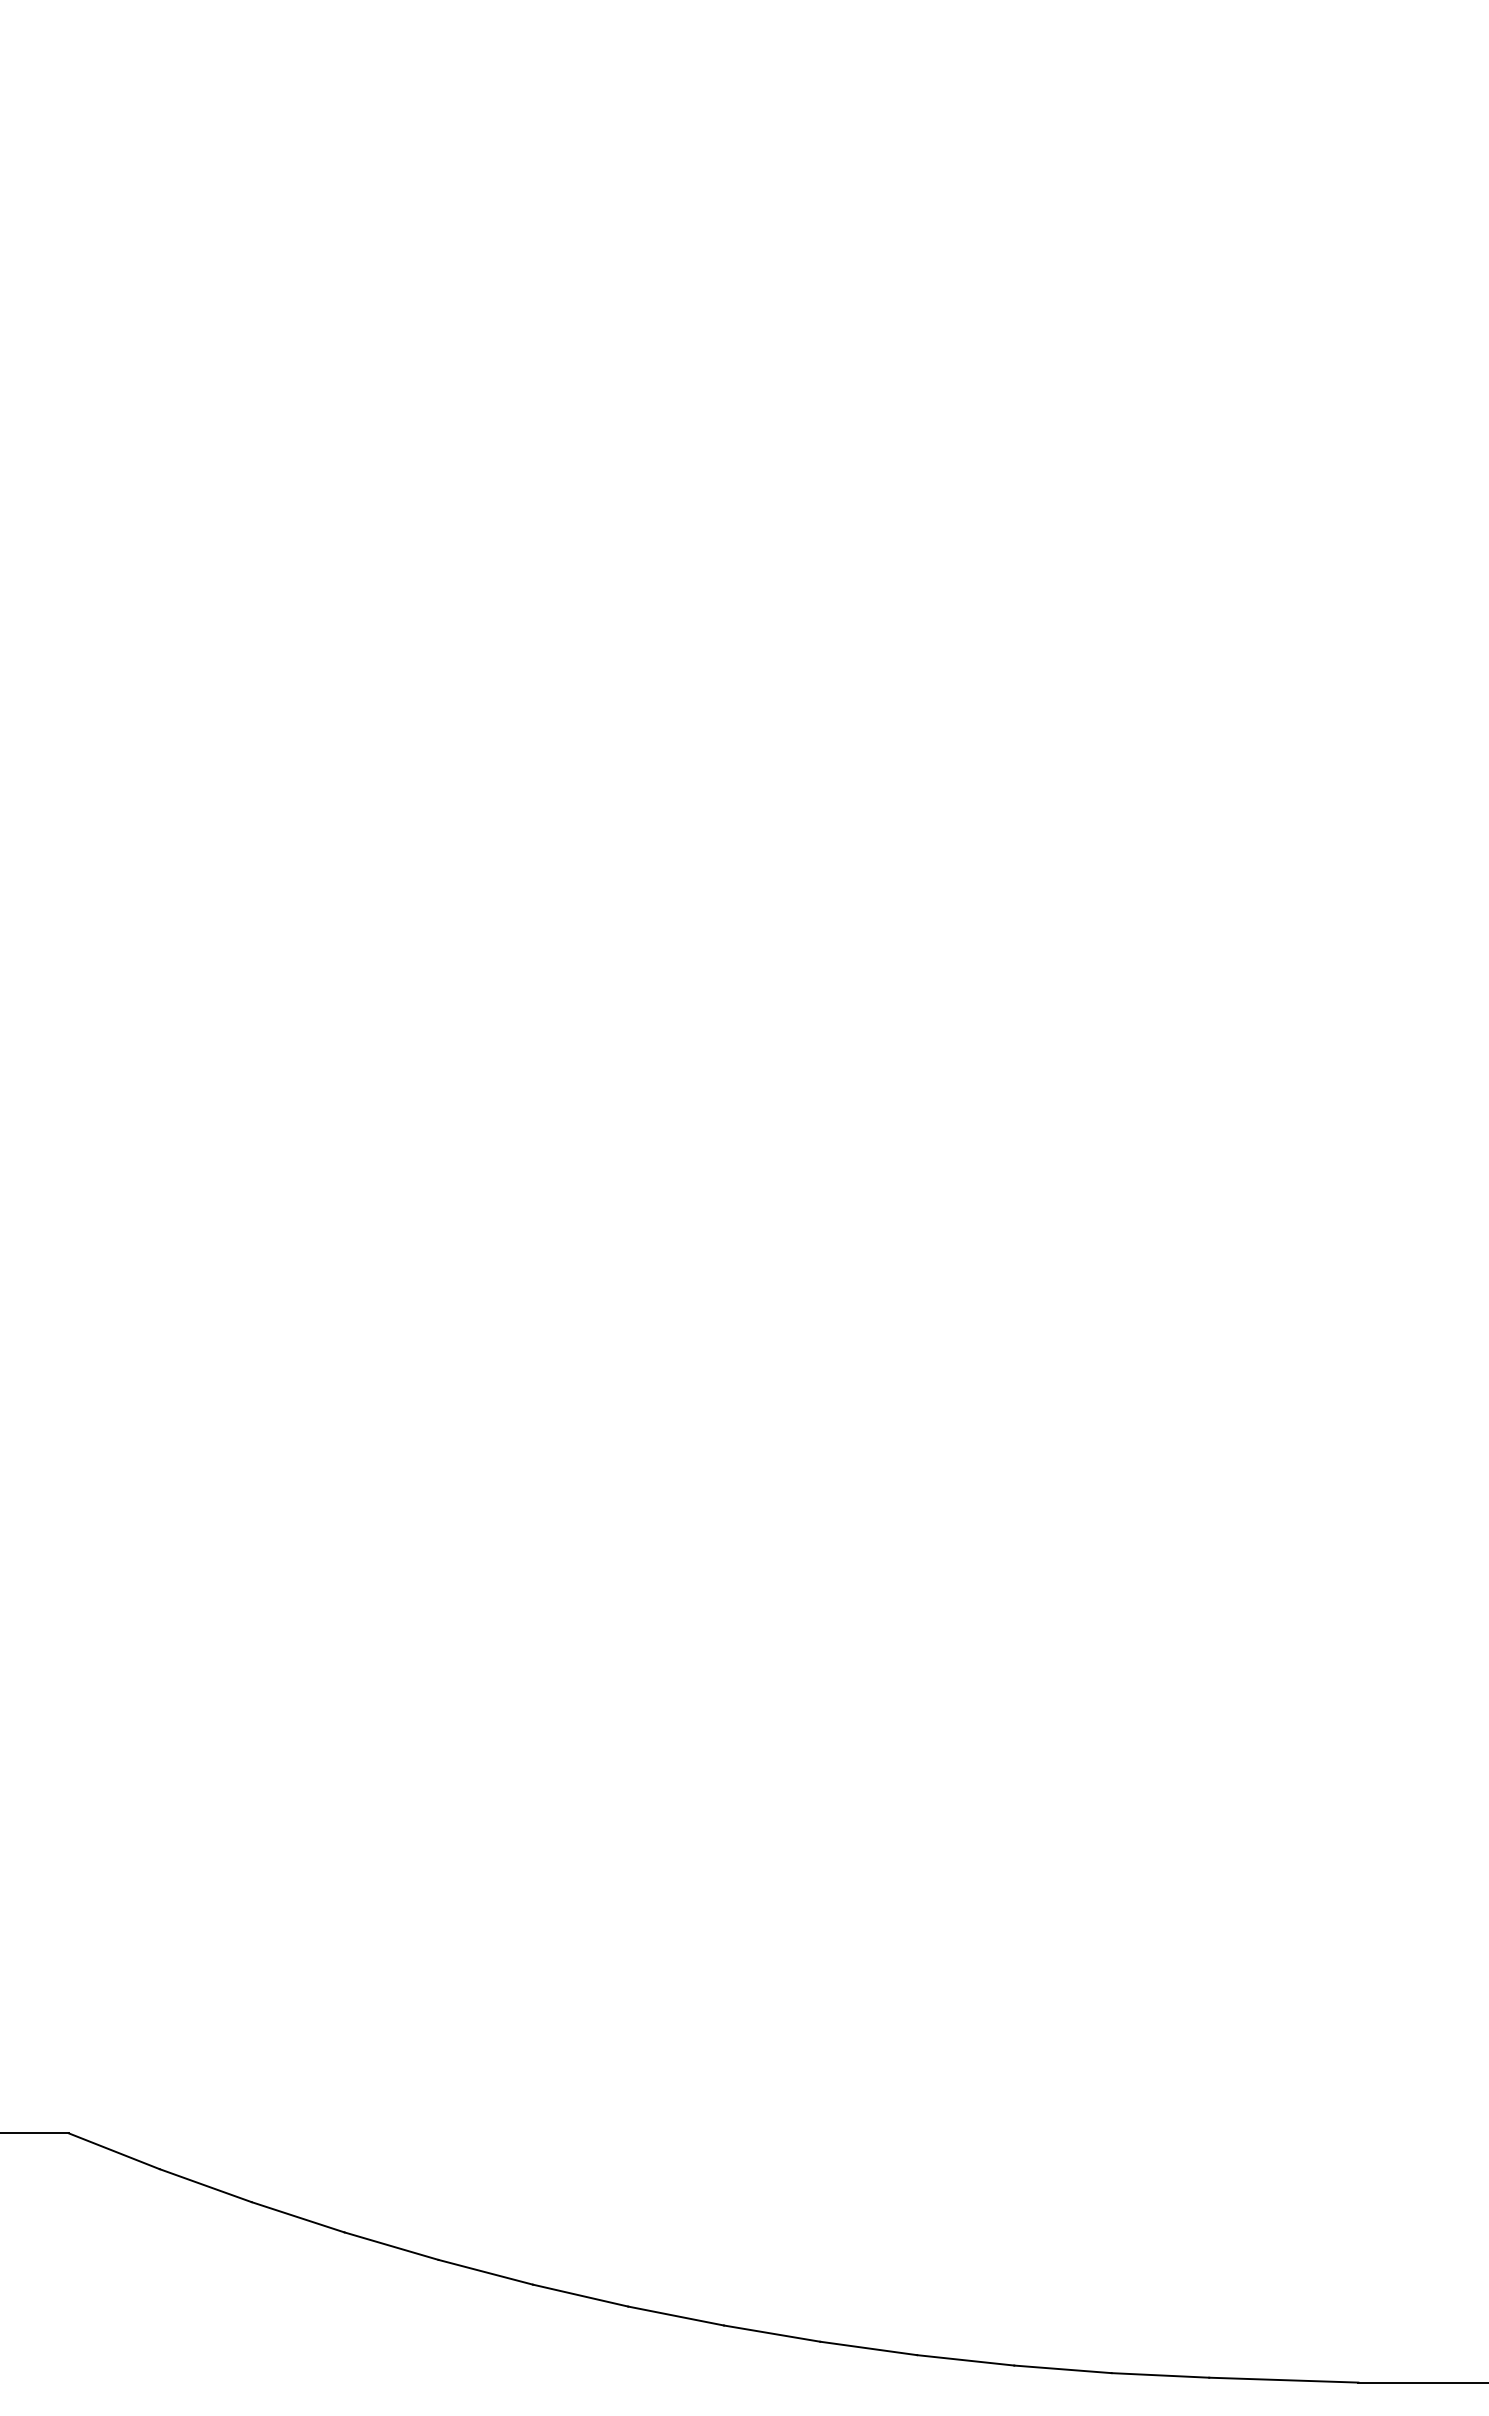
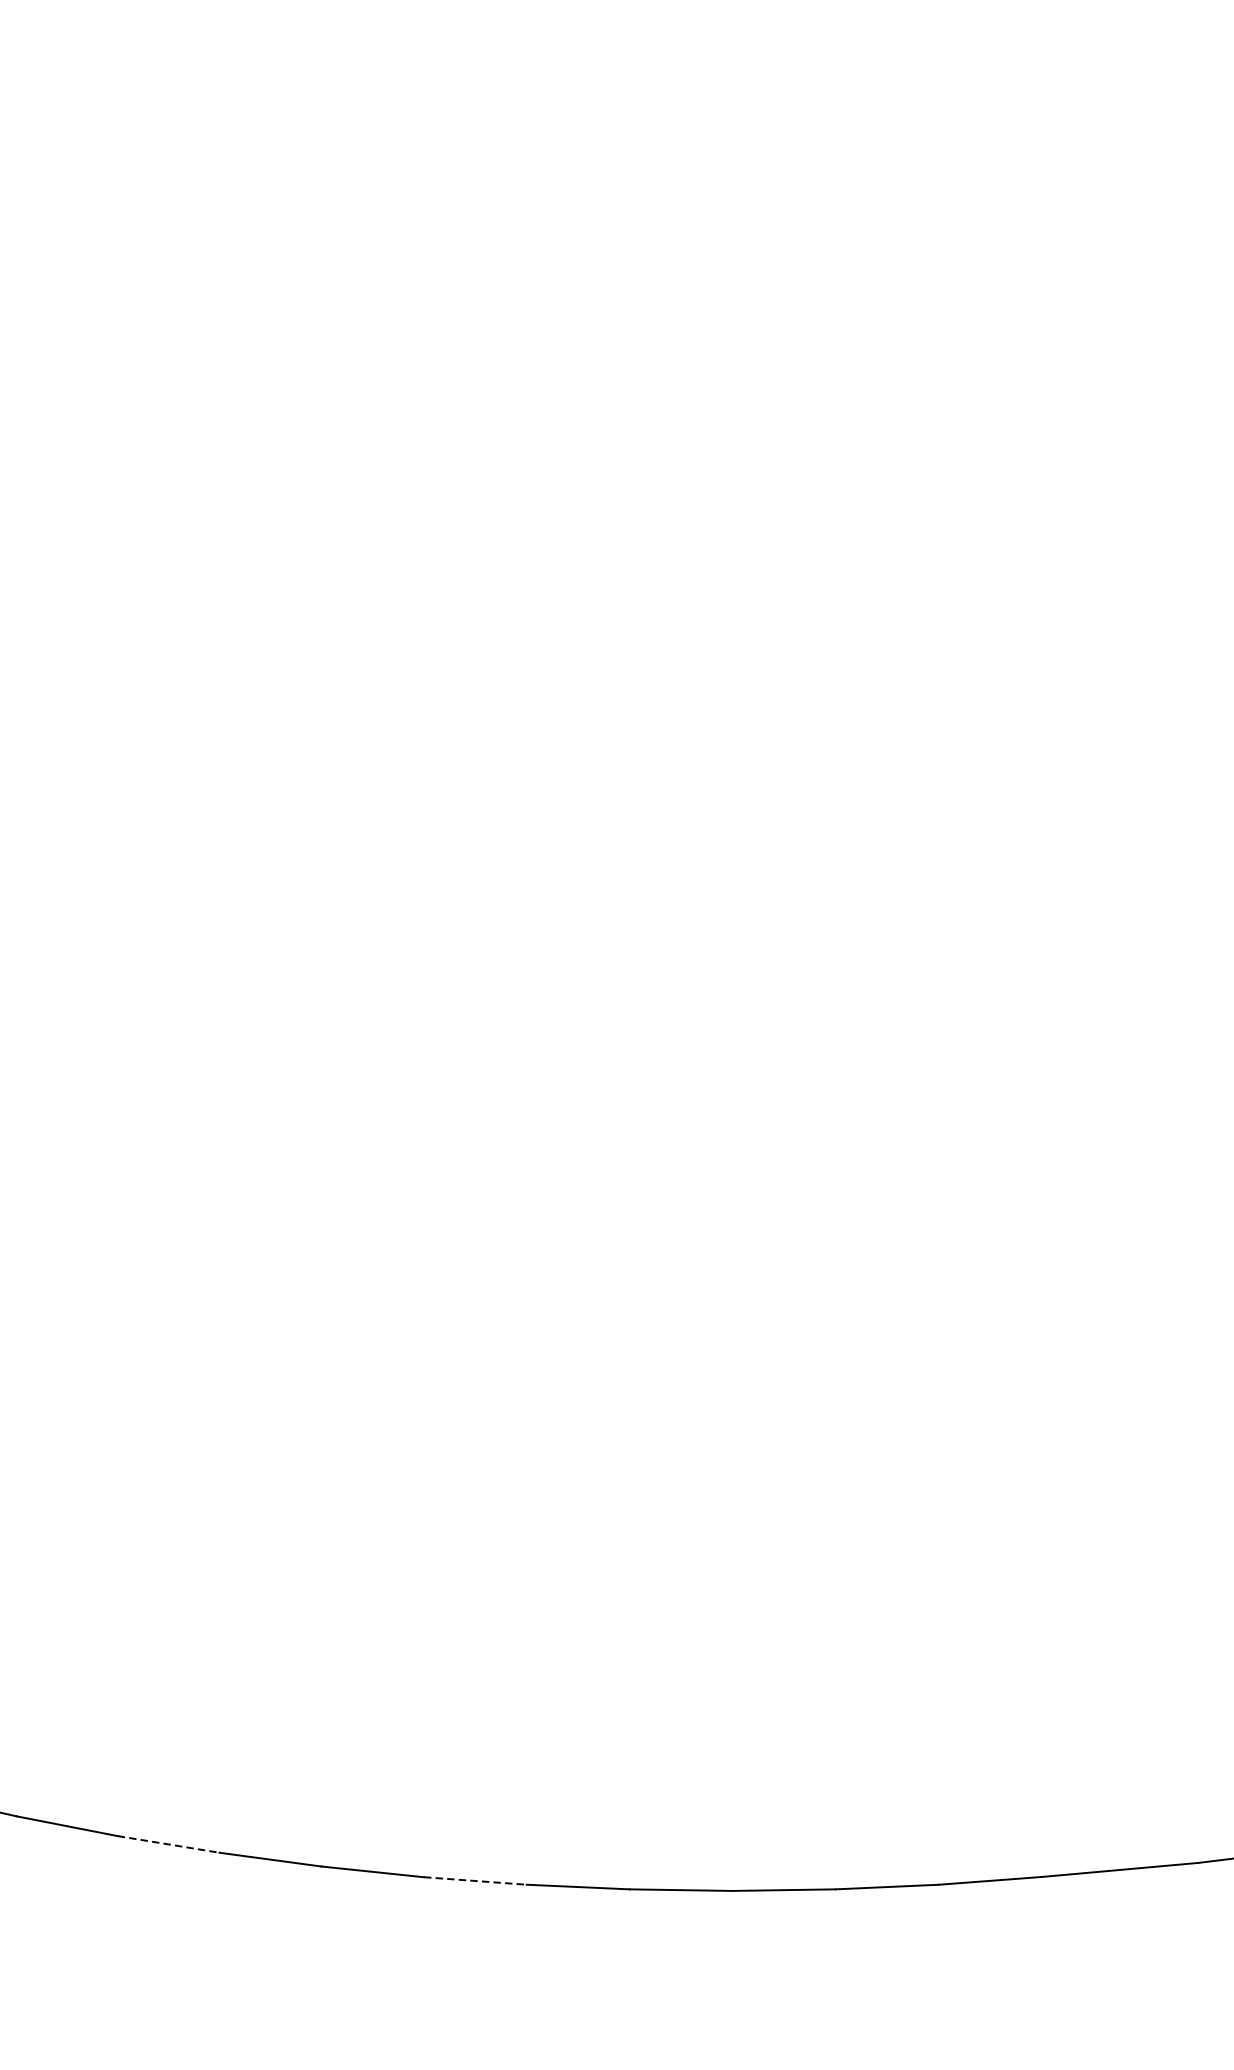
line: (391, 2246) -> (168, 1844), solid -> dashed
line: (676, 2316) -> (475, 1881), solid -> dashed

